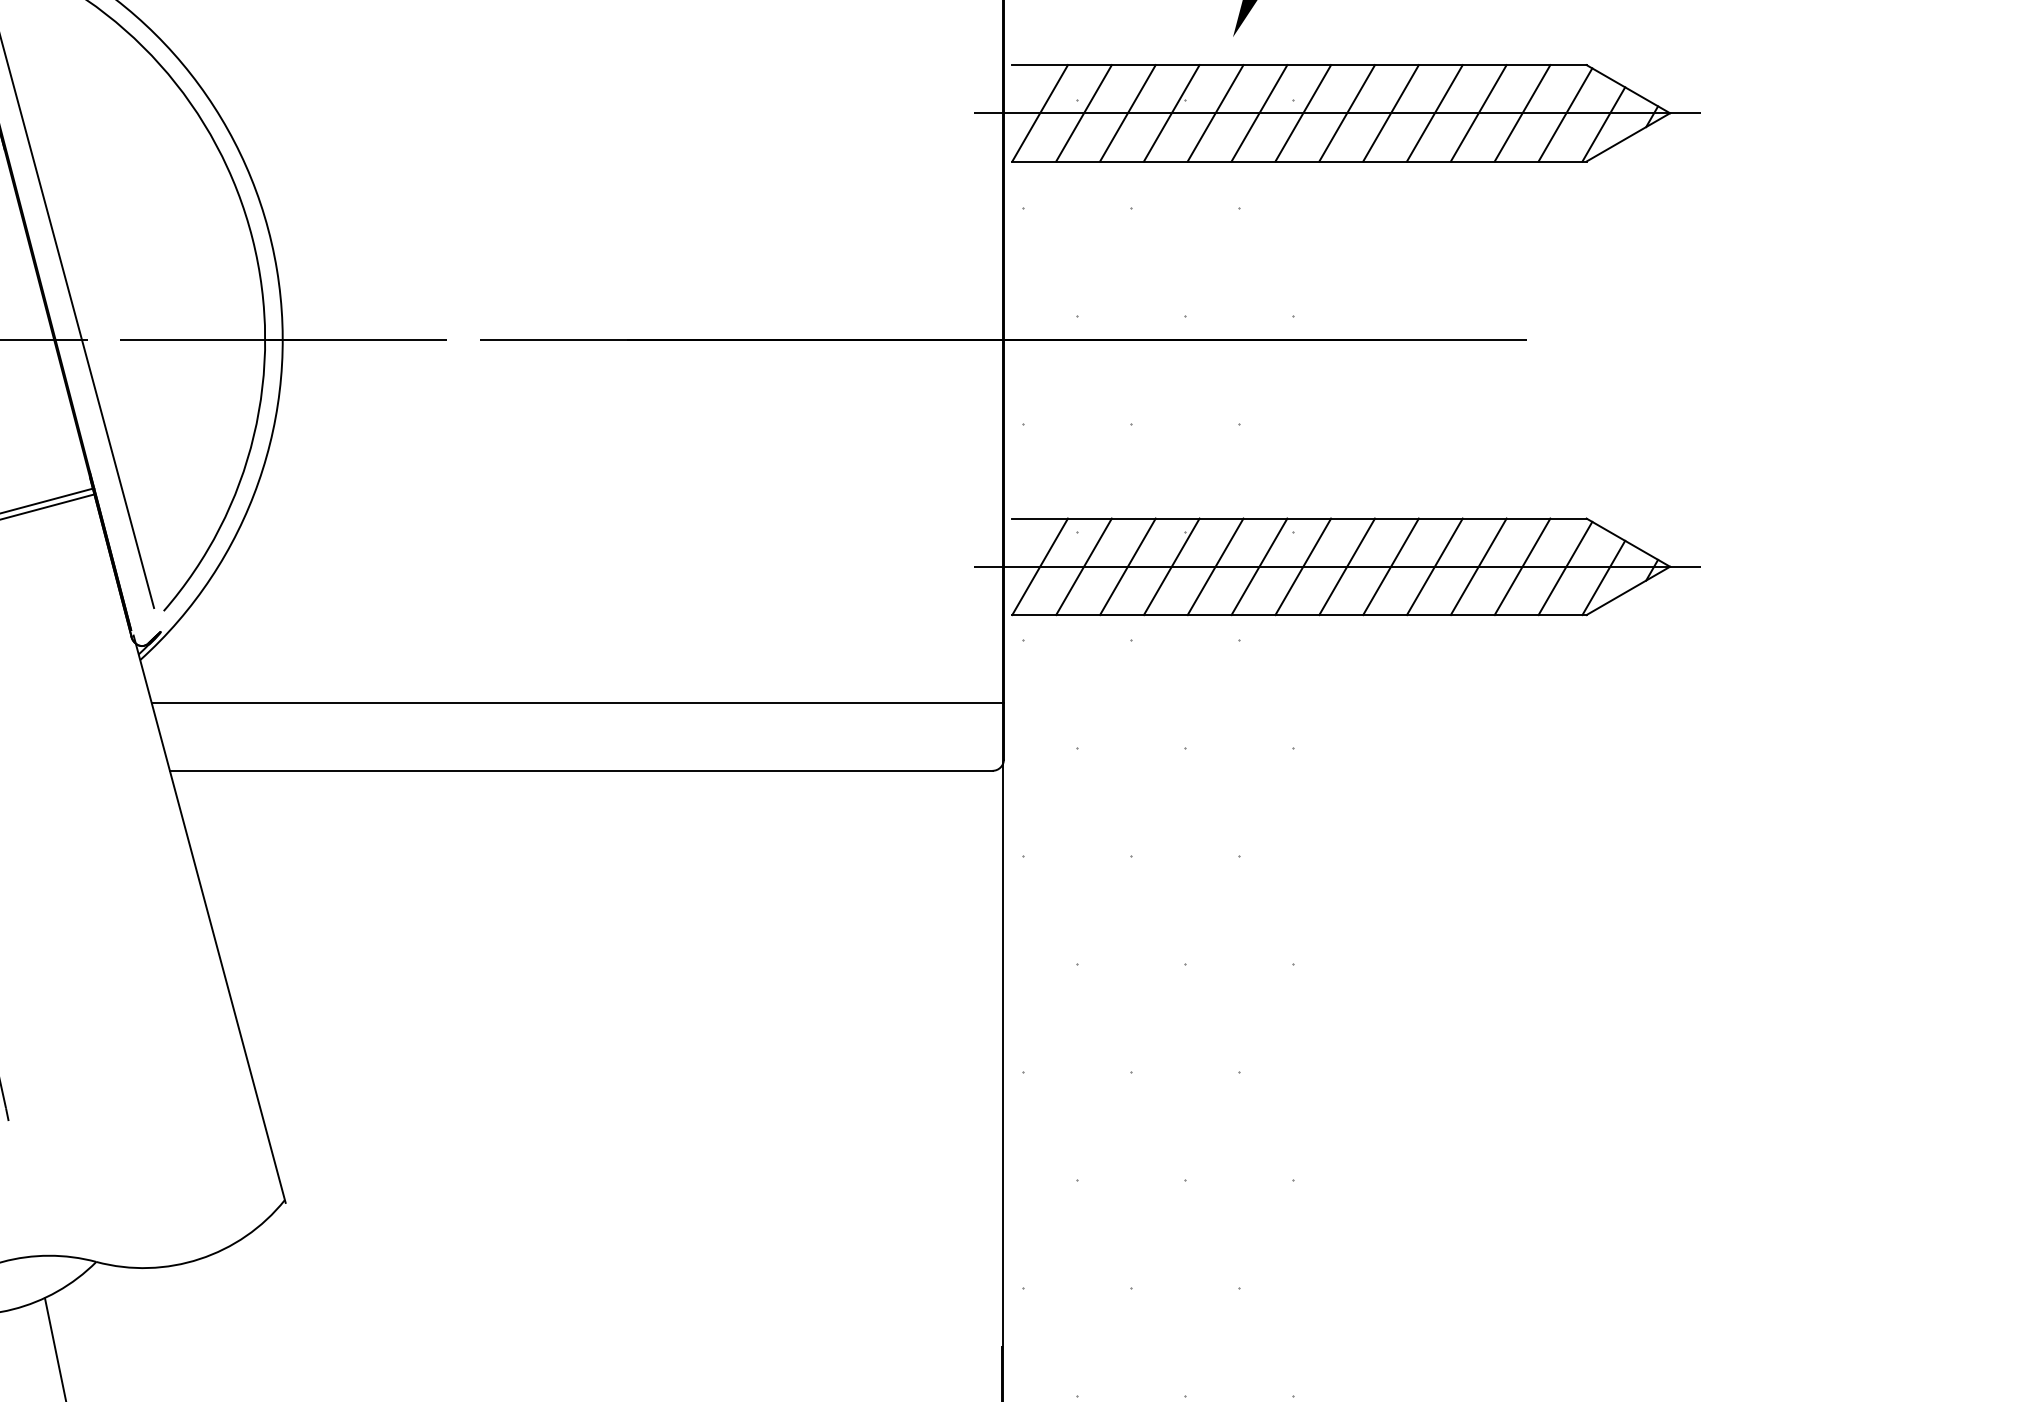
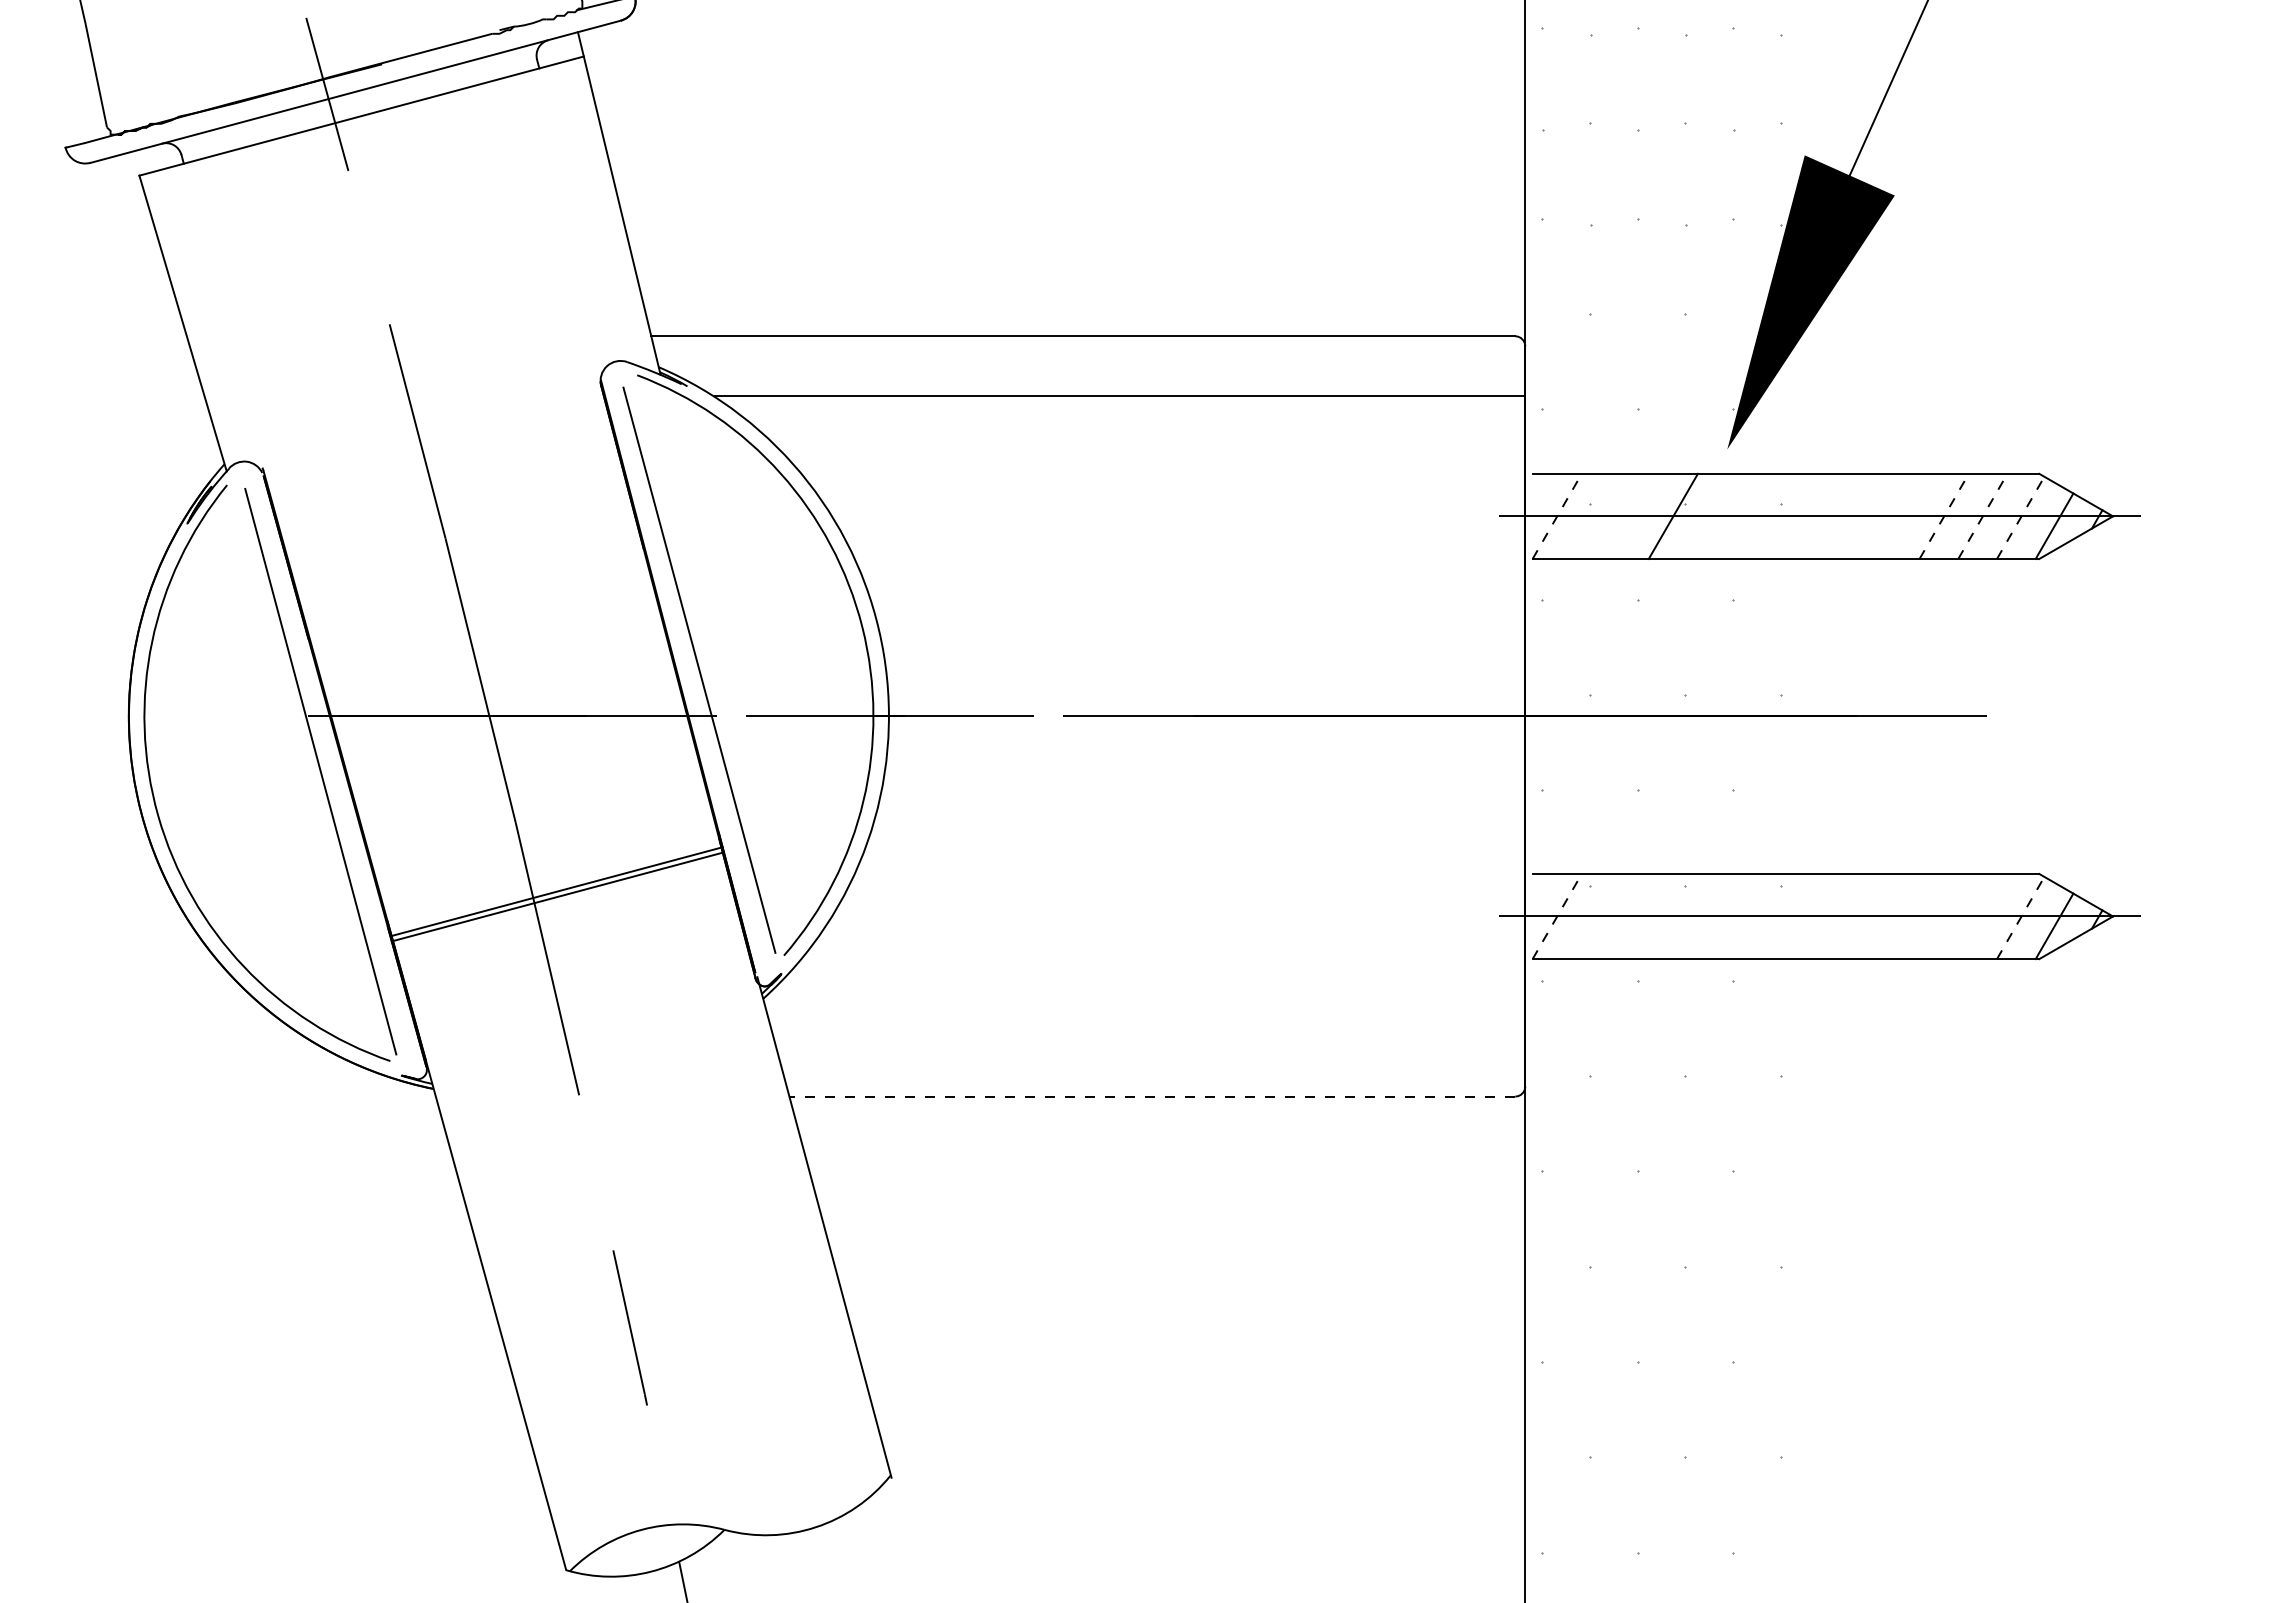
line: (1040, 112) -> (1557, 515), solid -> dashed
line: (1083, 112) -> (1595, 515), removed
line: (1127, 112) -> (1634, 515), removed
line: (1215, 112) -> (1711, 515), removed
line: (1259, 112) -> (1750, 515), removed
line: (1302, 112) -> (1788, 515), removed
line: (1346, 112) -> (1827, 515), removed
line: (1390, 112) -> (1866, 515), removed
line: (1434, 112) -> (1905, 515), removed
line: (1479, 112) -> (1944, 515), solid -> dashed
line: (1523, 112) -> (1983, 515), solid -> dashed
line: (1565, 114) -> (2020, 517), solid -> dashed
line: (1040, 566) -> (1557, 916), solid -> dashed
line: (1083, 566) -> (1595, 916), removed
line: (1127, 566) -> (1634, 916), removed
line: (1170, 566) -> (1672, 916), removed
line: (1215, 566) -> (1711, 916), removed
line: (1259, 566) -> (1750, 916), removed
line: (1302, 566) -> (1788, 916), removed
line: (1346, 566) -> (1827, 916), removed
line: (1390, 566) -> (1866, 916), removed
line: (1434, 566) -> (1905, 916), removed
line: (1477, 566) -> (1943, 916), removed
line: (1522, 566) -> (1982, 916), removed
line: (1565, 567) -> (2020, 917), solid -> dashed
line: (578, 702) -> (1149, 1036), removed
line: (581, 770) -> (1152, 1096), solid -> dashed

